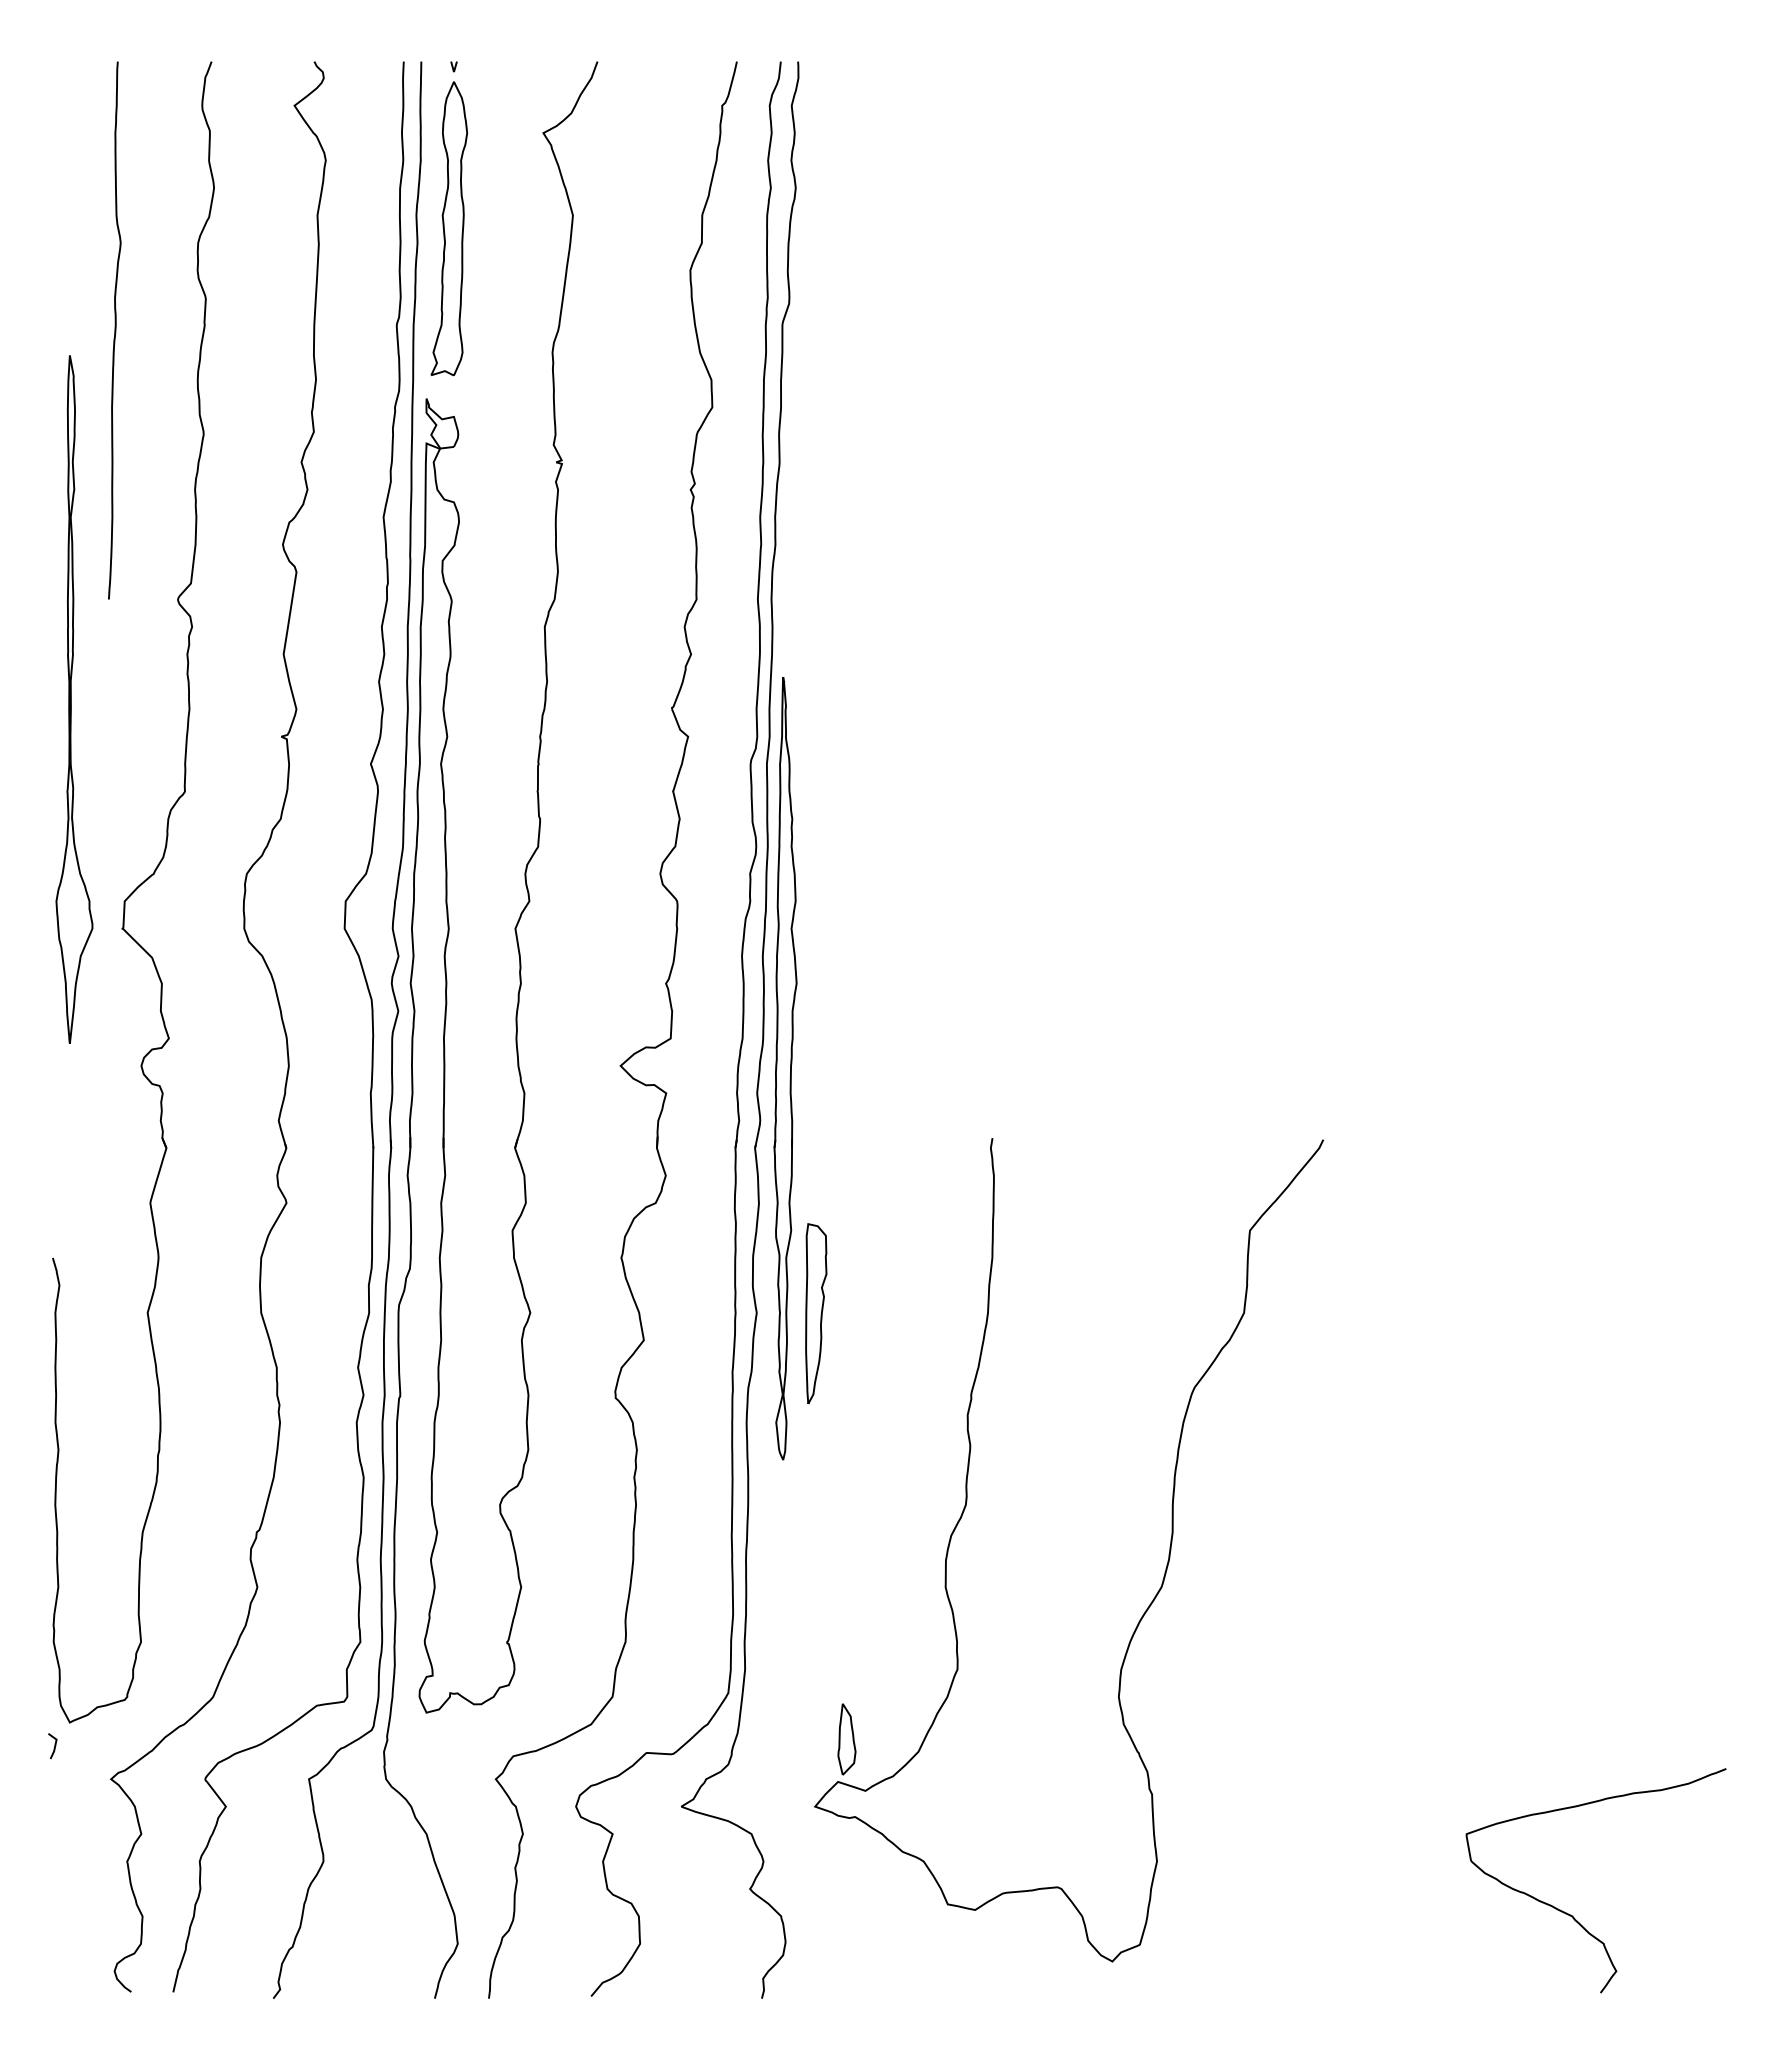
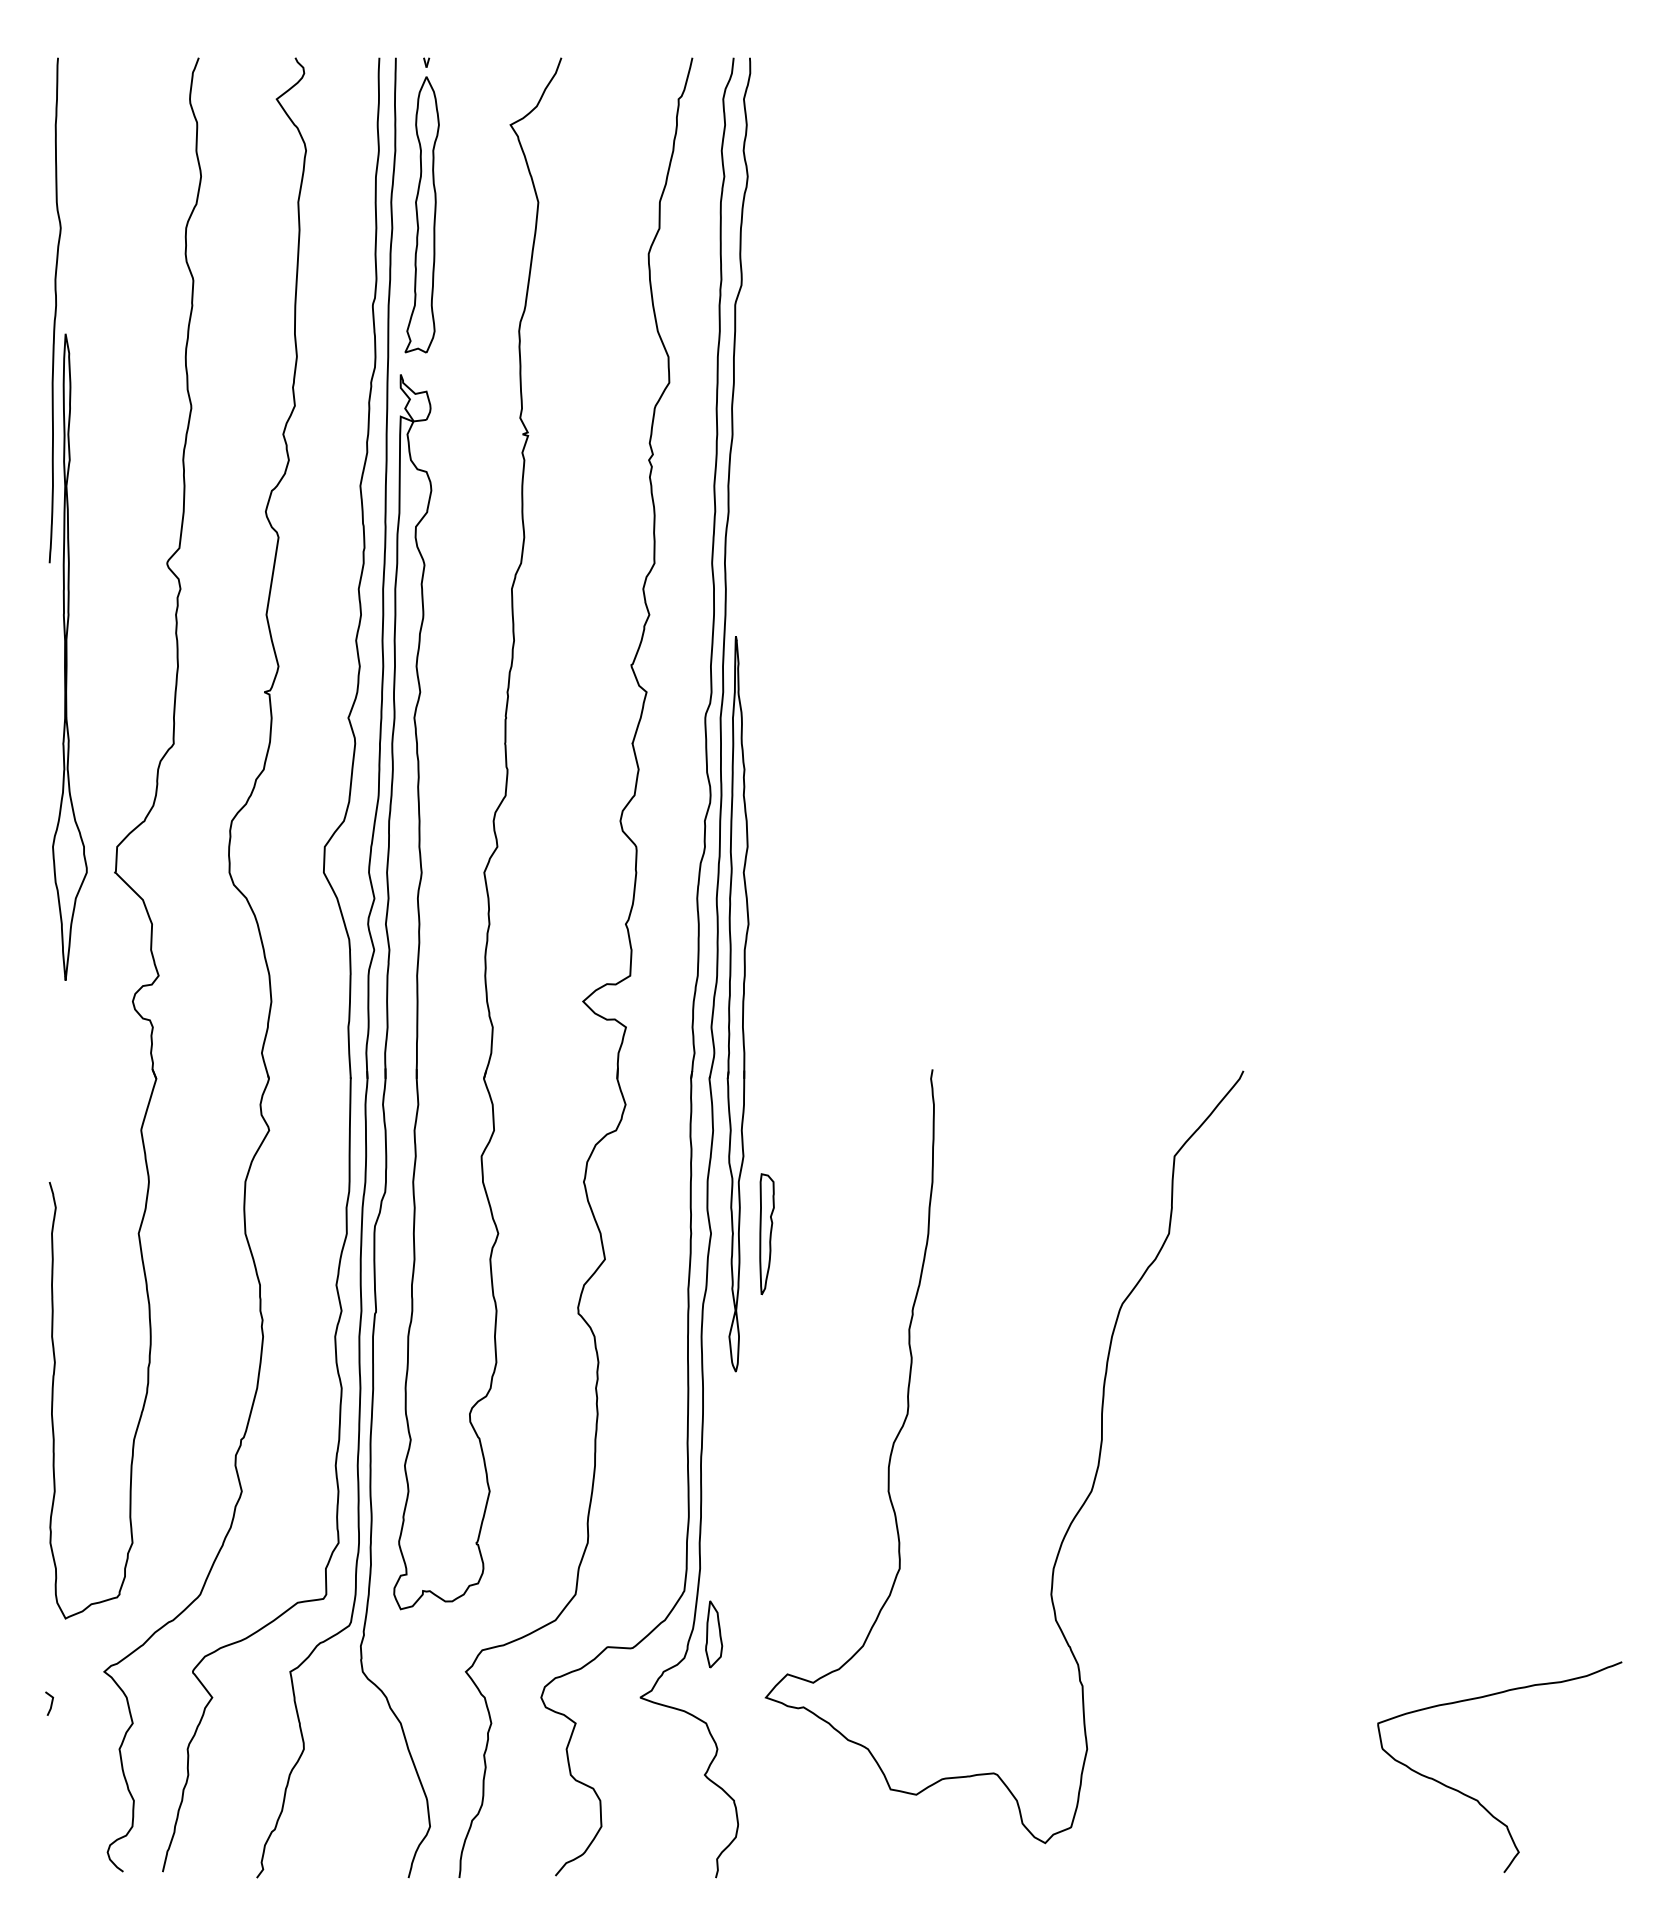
curve: (114, 330) -> (54, 310), moved
part: (816, 1313) -> (767, 1234), size x0.71
part: (846, 1739) -> (713, 1634), moved
line: (54, 1746) -> (51, 1704), moved

